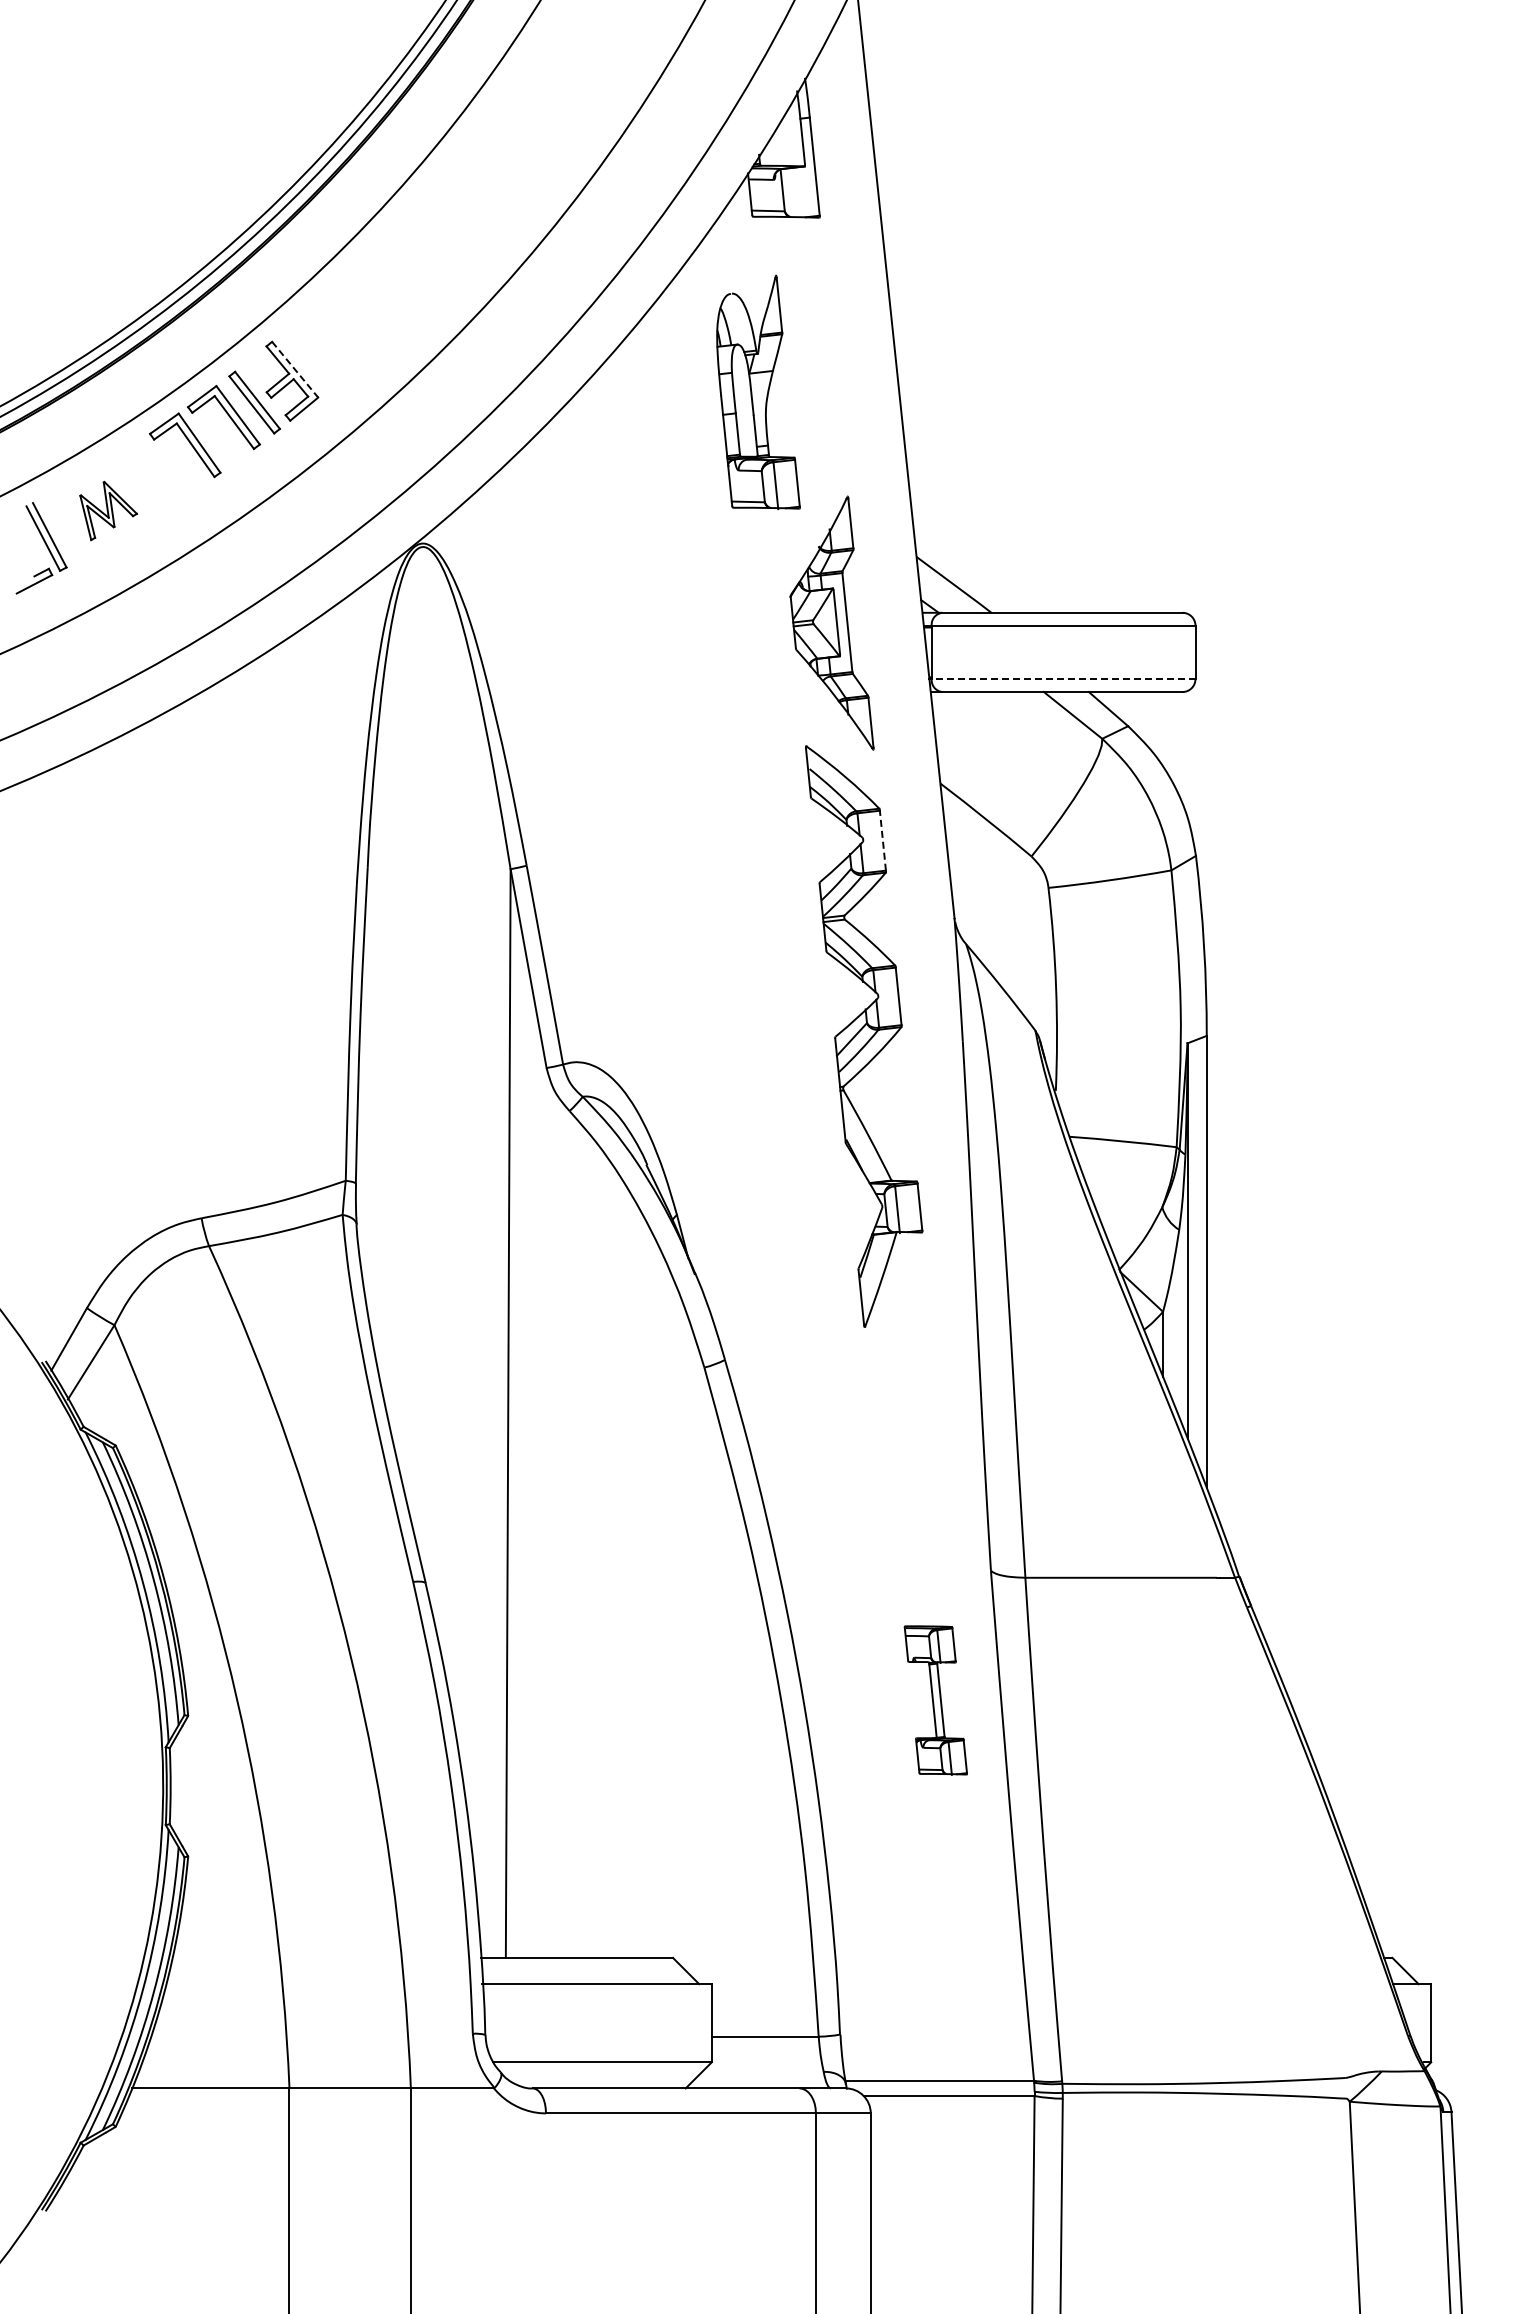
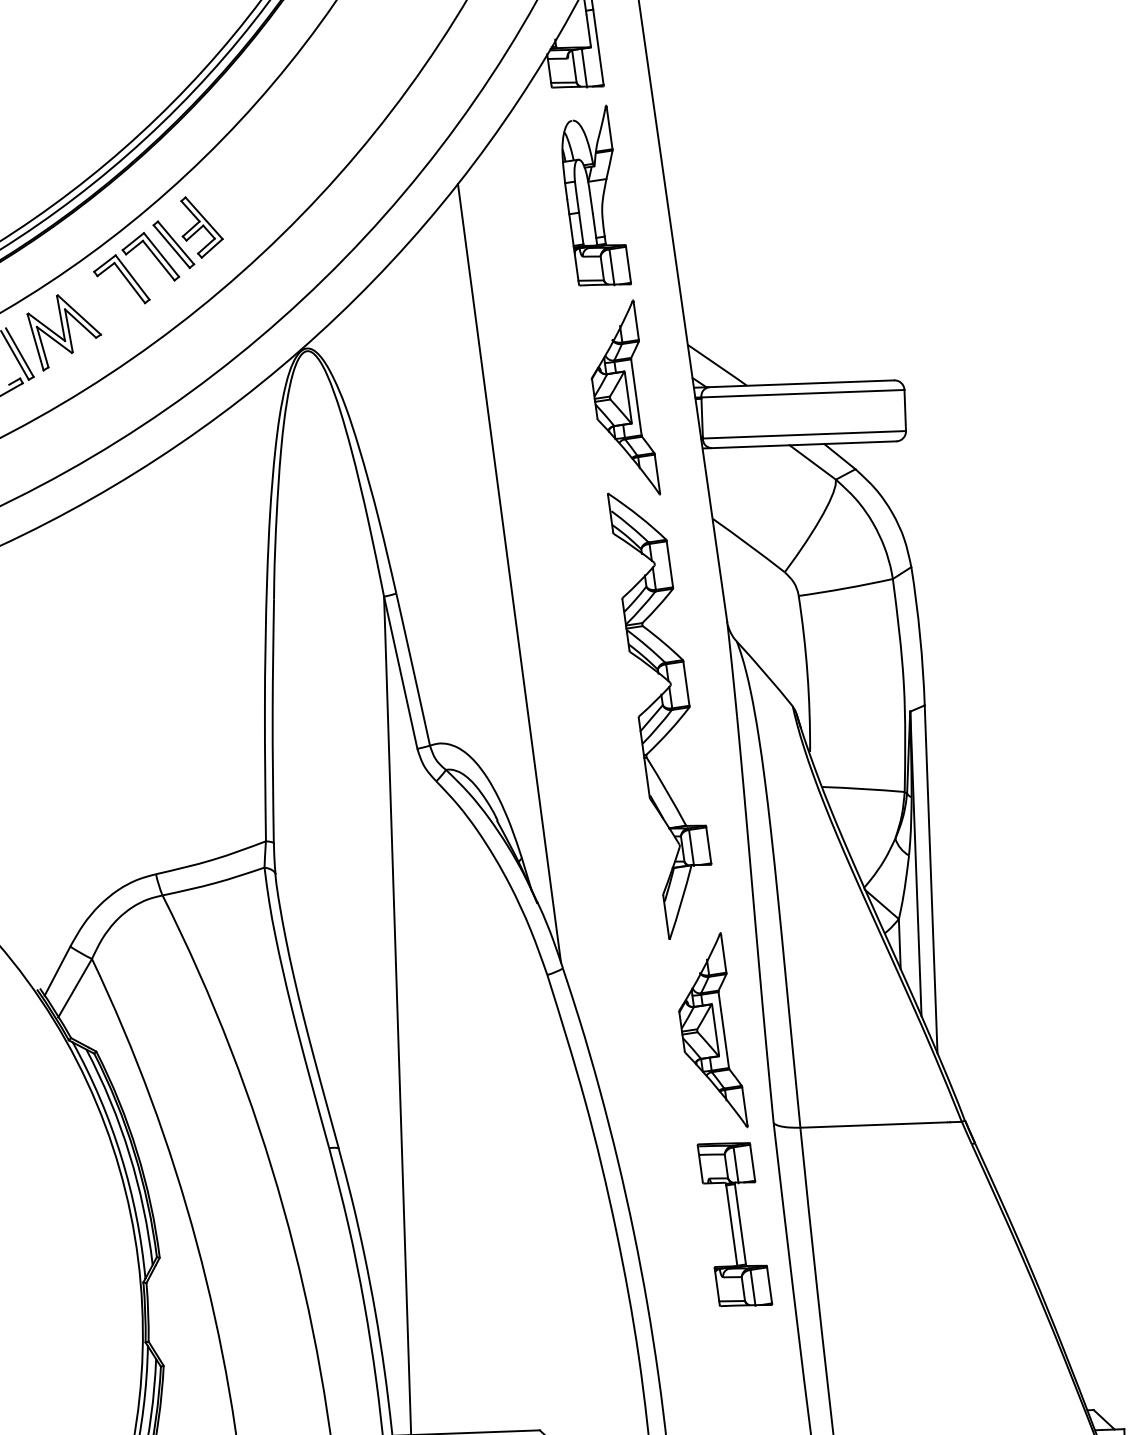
line: (795, 192) -> (584, 67), added
line: (295, 370) -> (204, 218), dashed -> solid
part: (758, 391) -> (595, 195), moved
part: (108, 510) -> (64, 331), size x1.67
line: (1063, 679) -> (804, 435), dashed -> solid
line: (882, 840) -> (669, 564), dashed -> solid
line: (674, 844) -> (509, 573), added
part: (914, 1447) -> (711, 1030), added
part: (935, 1700) -> (734, 1224), size x1.43

